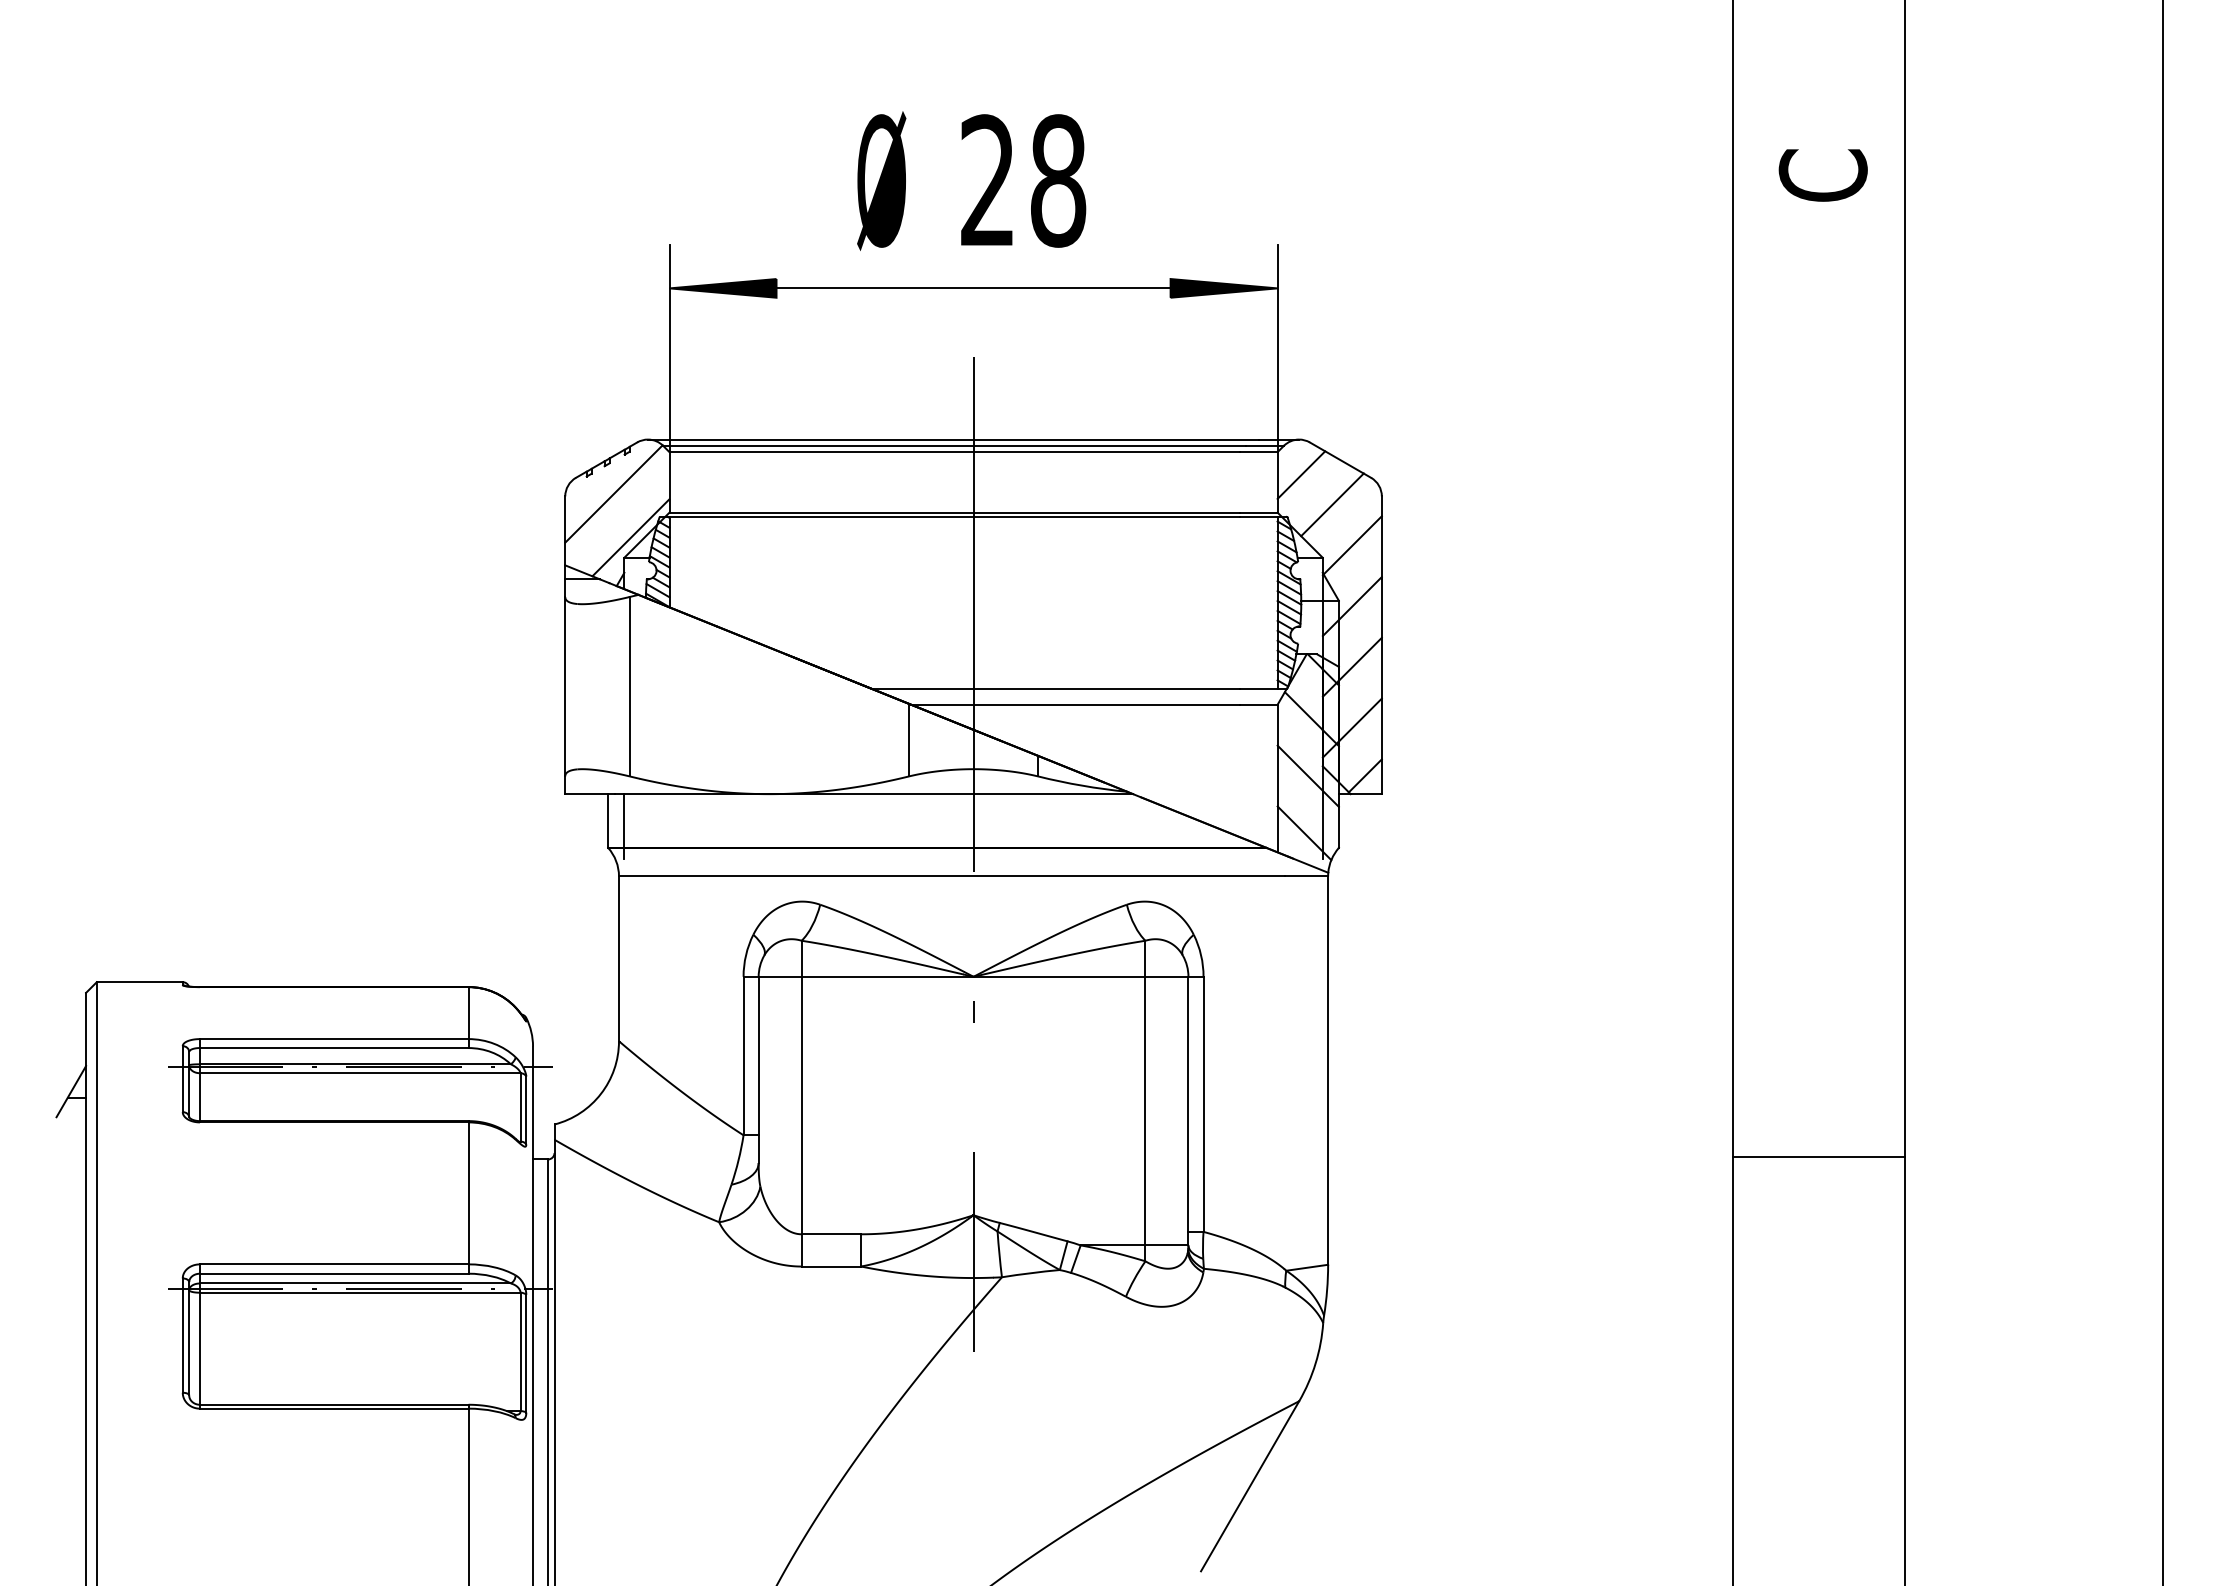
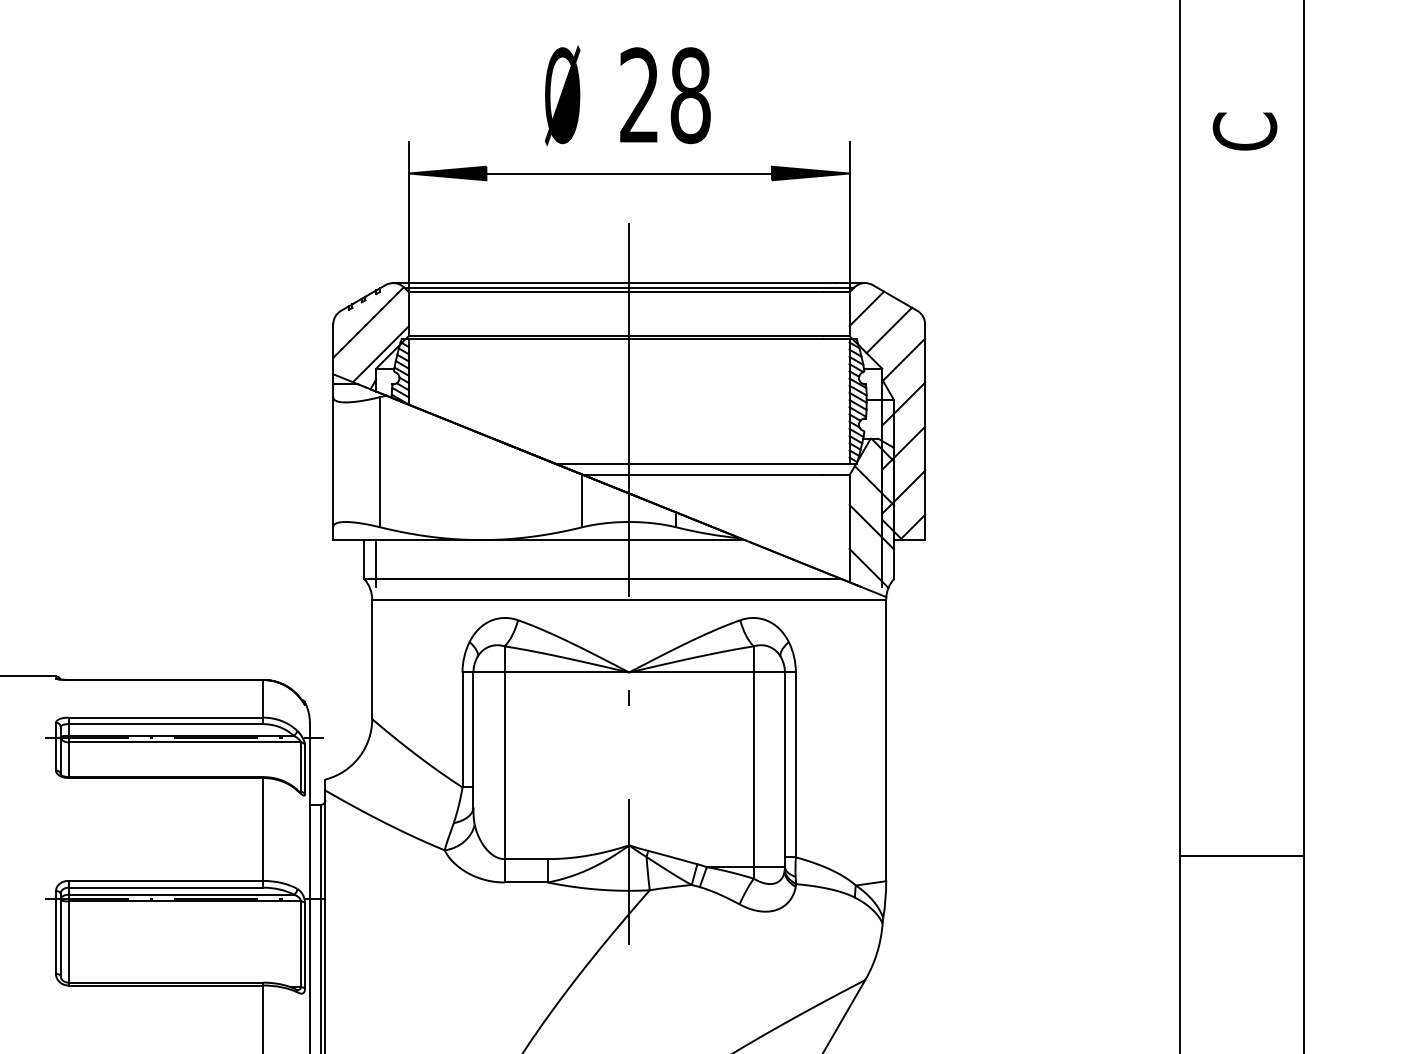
text: (1822, 175) -> (1244, 131), moved
line: (1819, 1156) -> (1242, 855), moved

